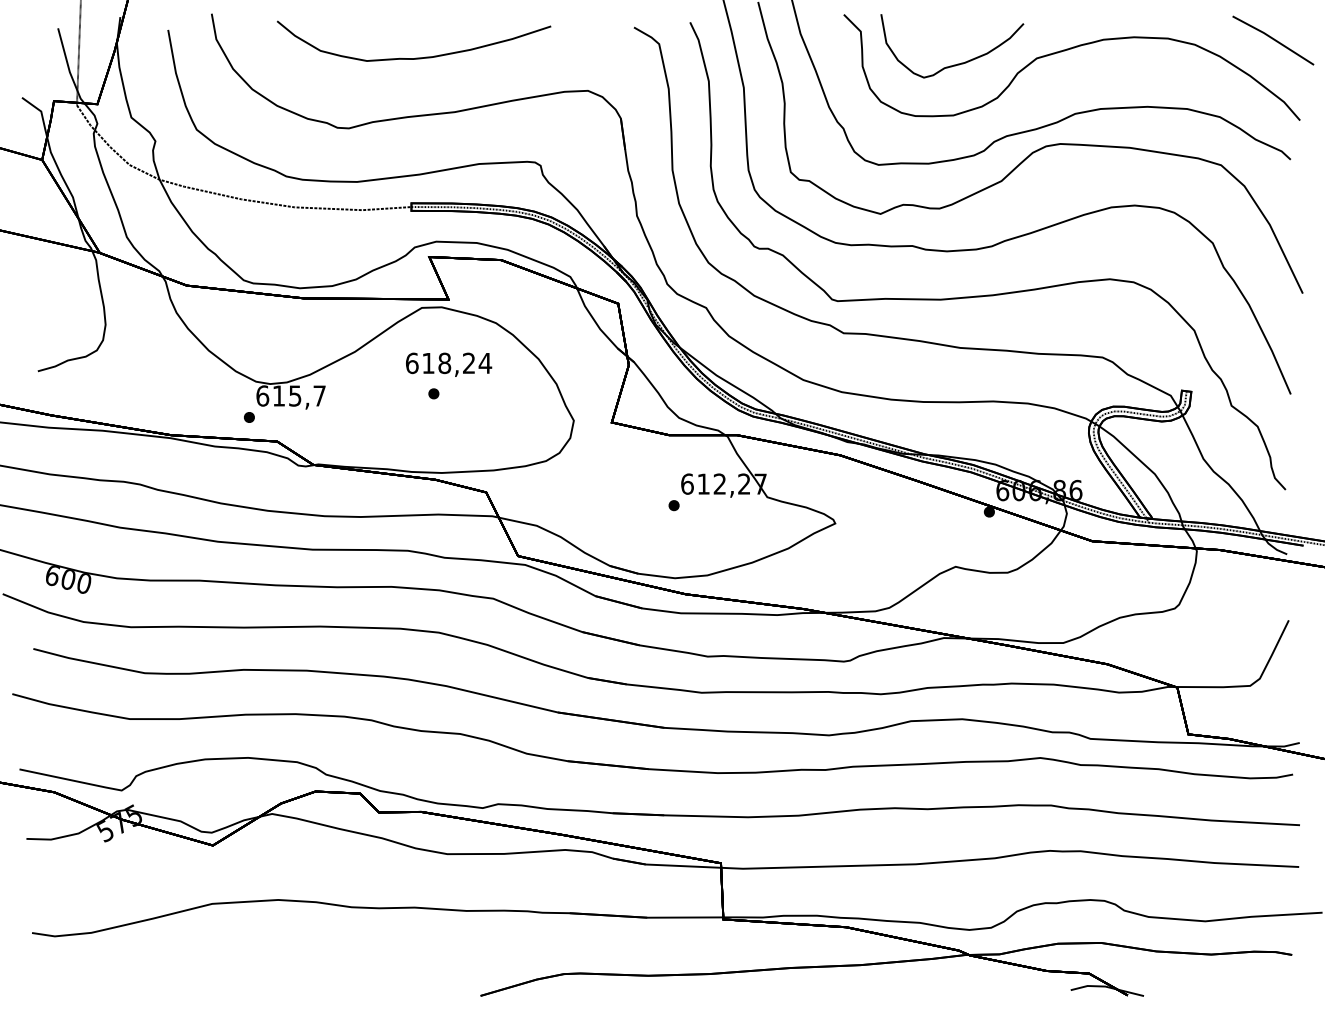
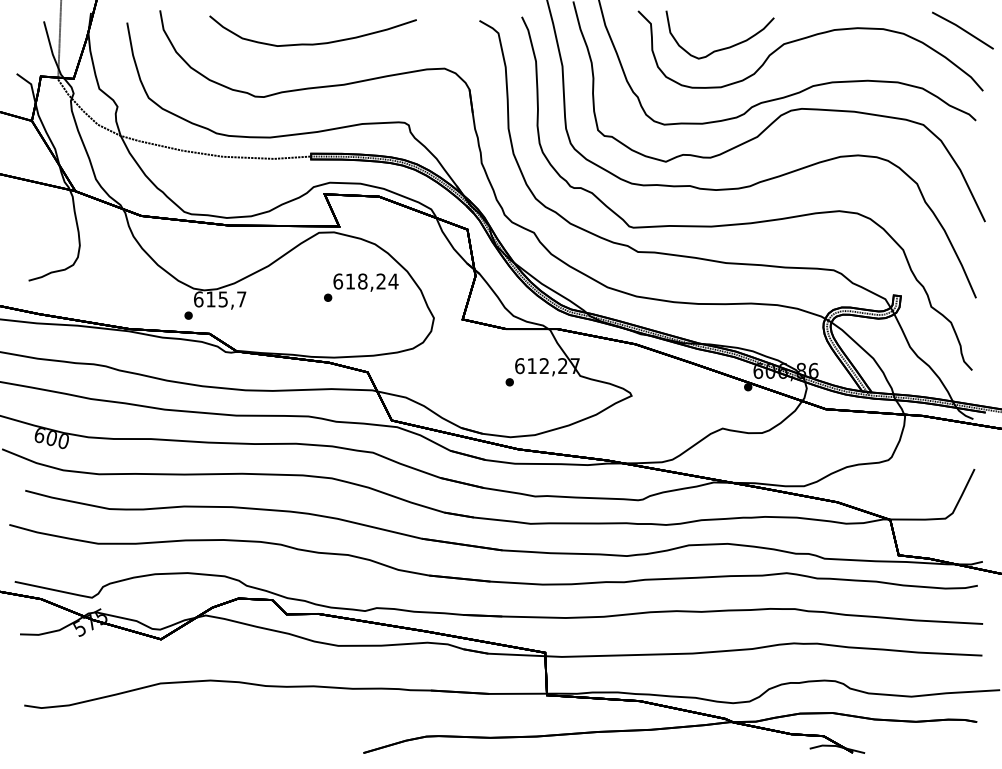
text: (449, 364) -> (366, 282), moved

